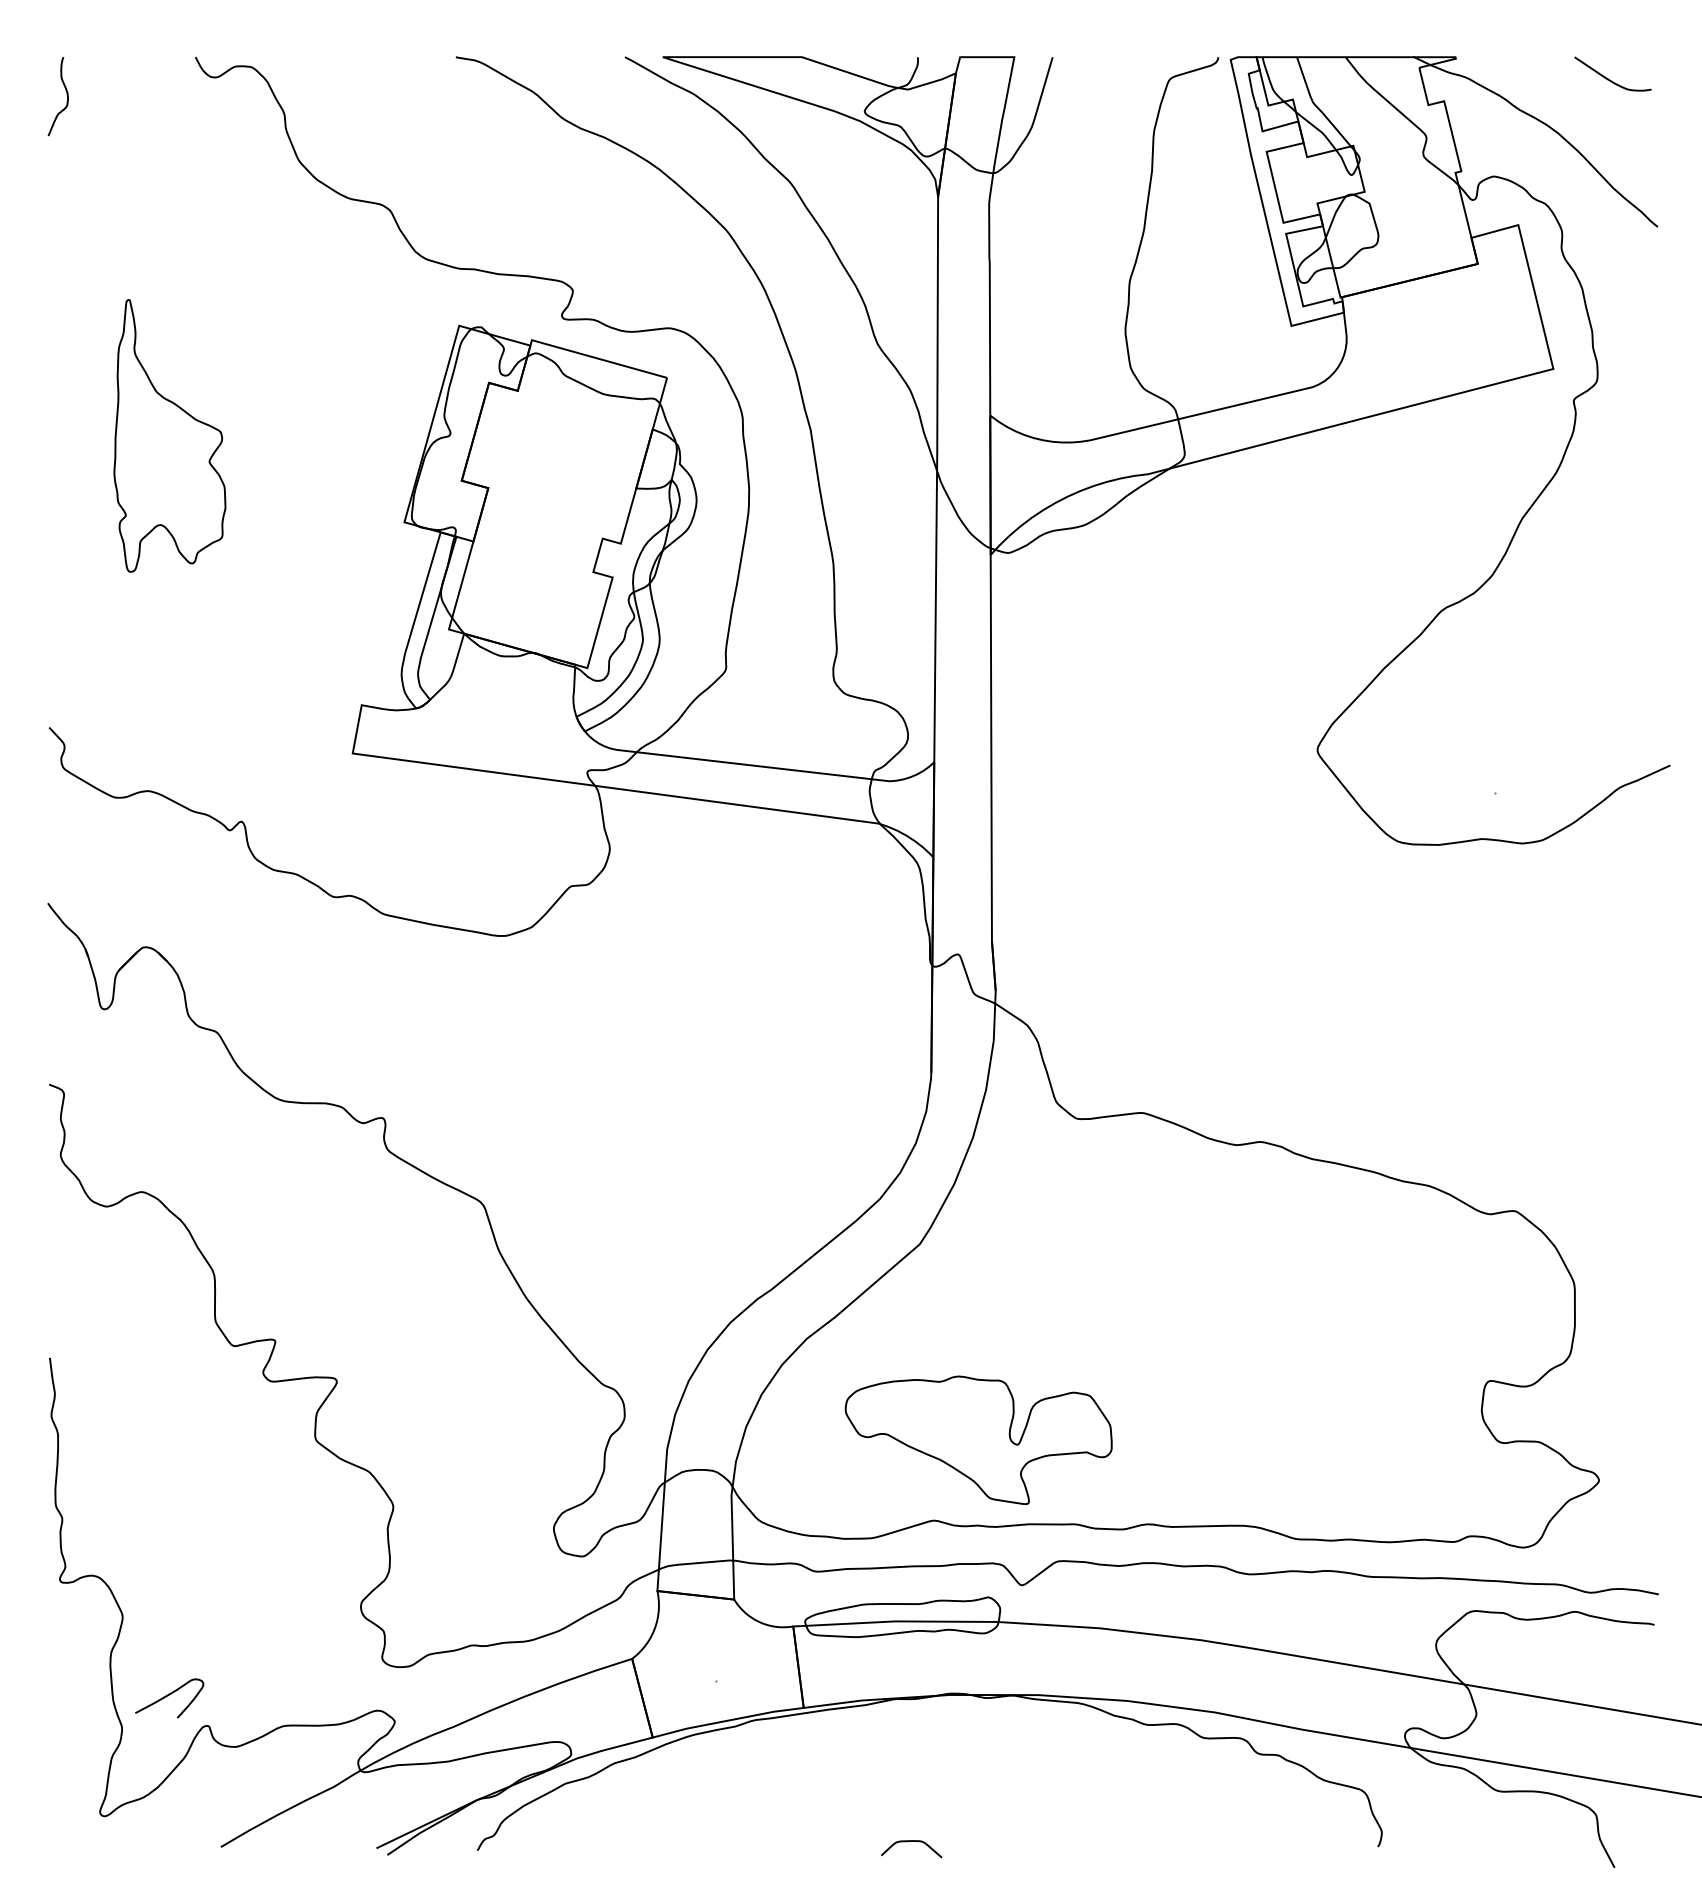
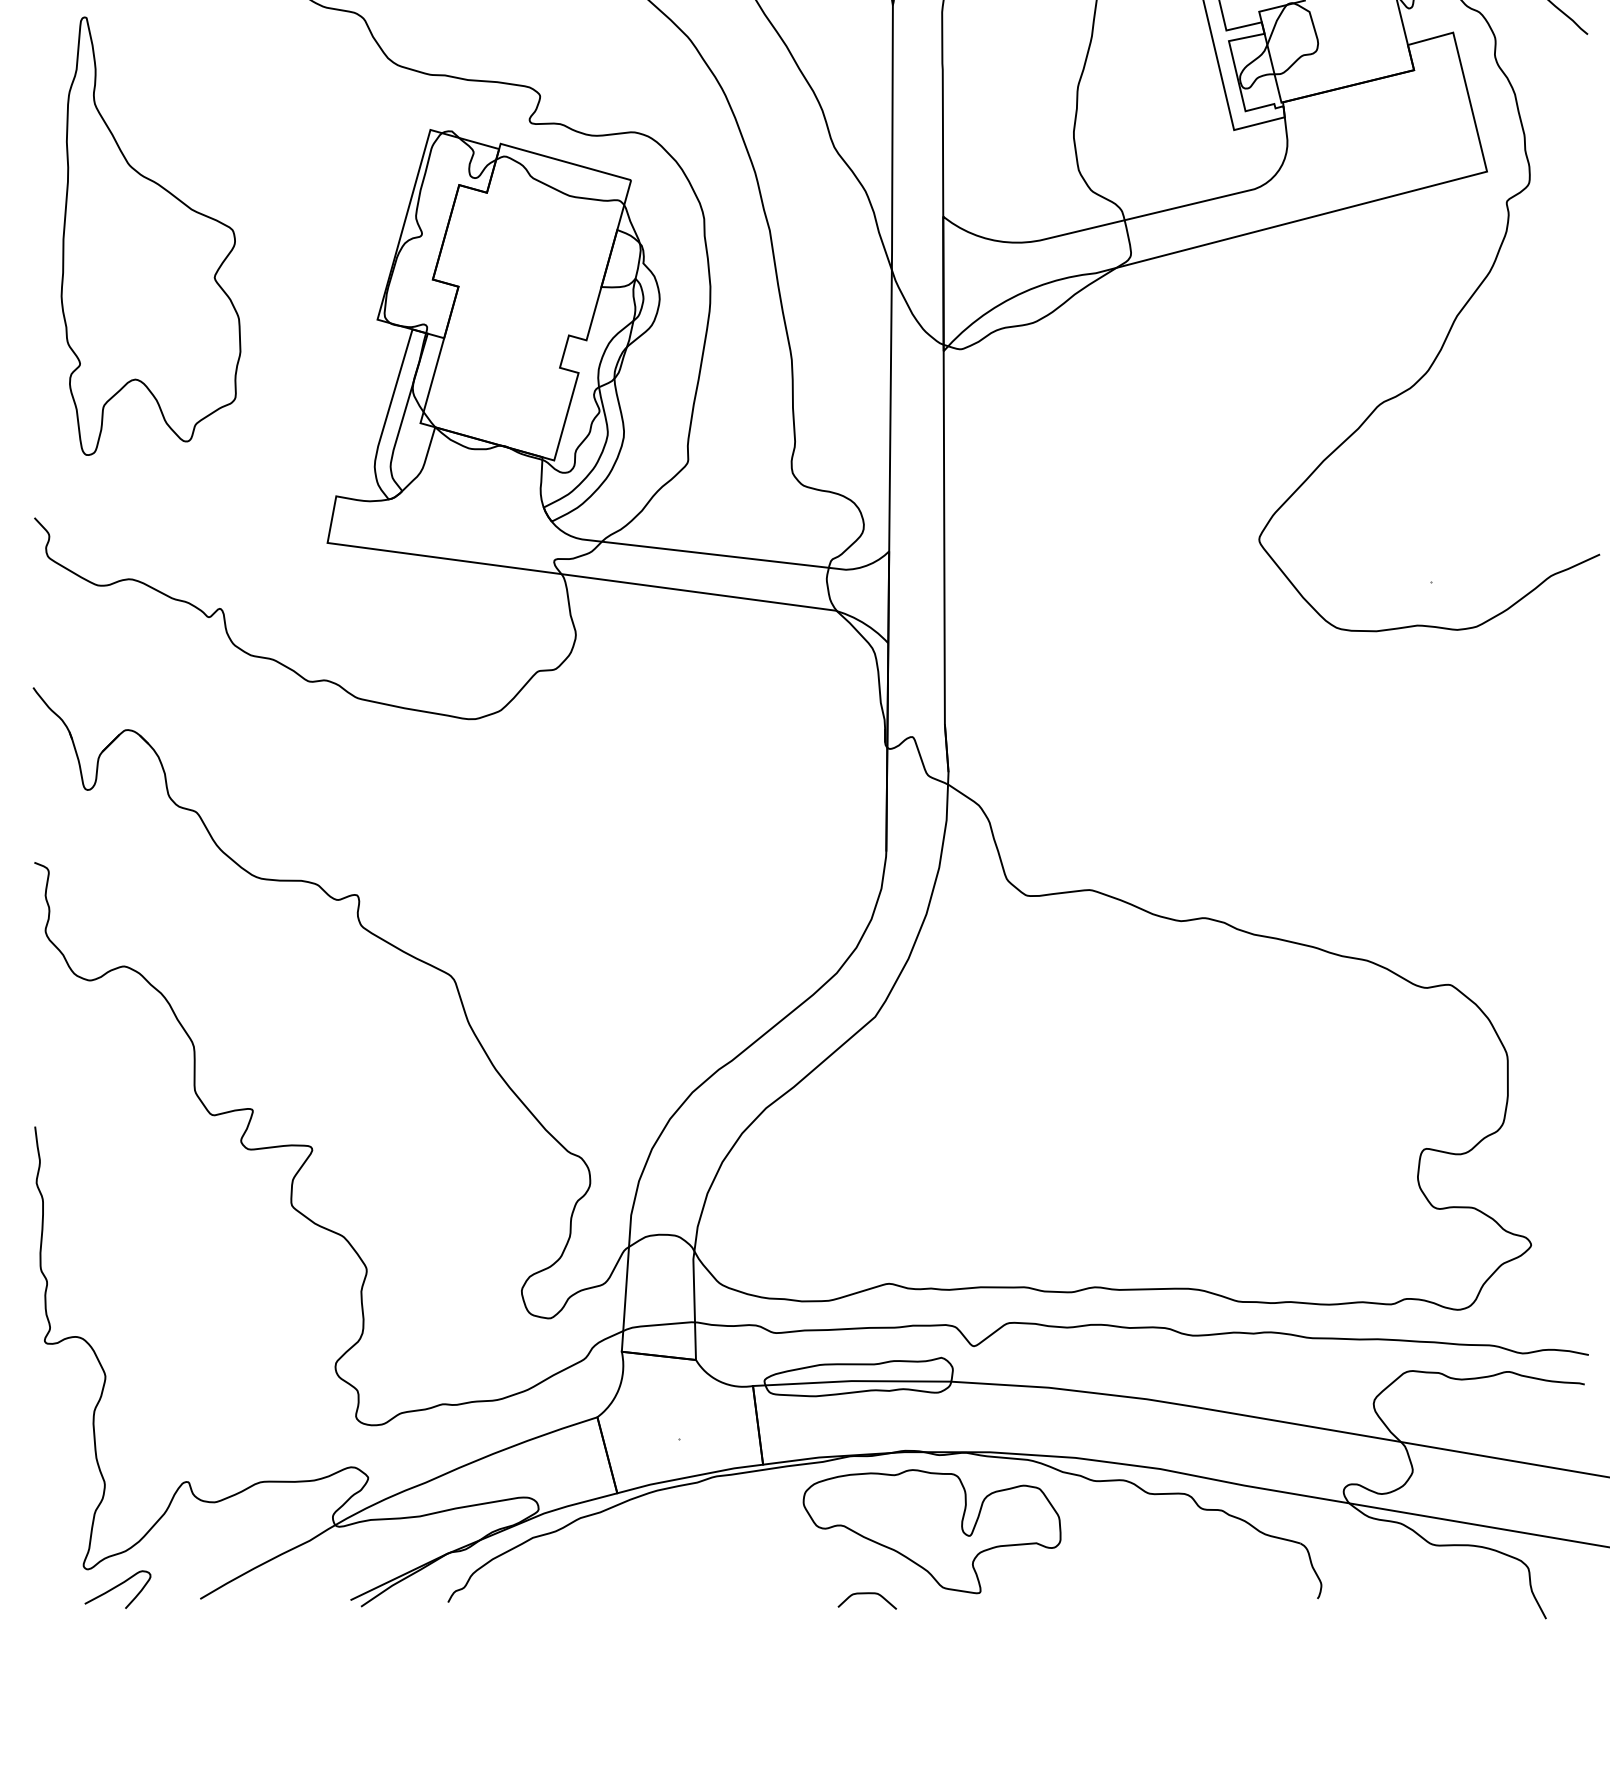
part: (169, 435) -> (150, 235), size x1.67
part: (978, 1439) -> (931, 1530), moved
curve: (168, 1696) -> (116, 1587), moved

